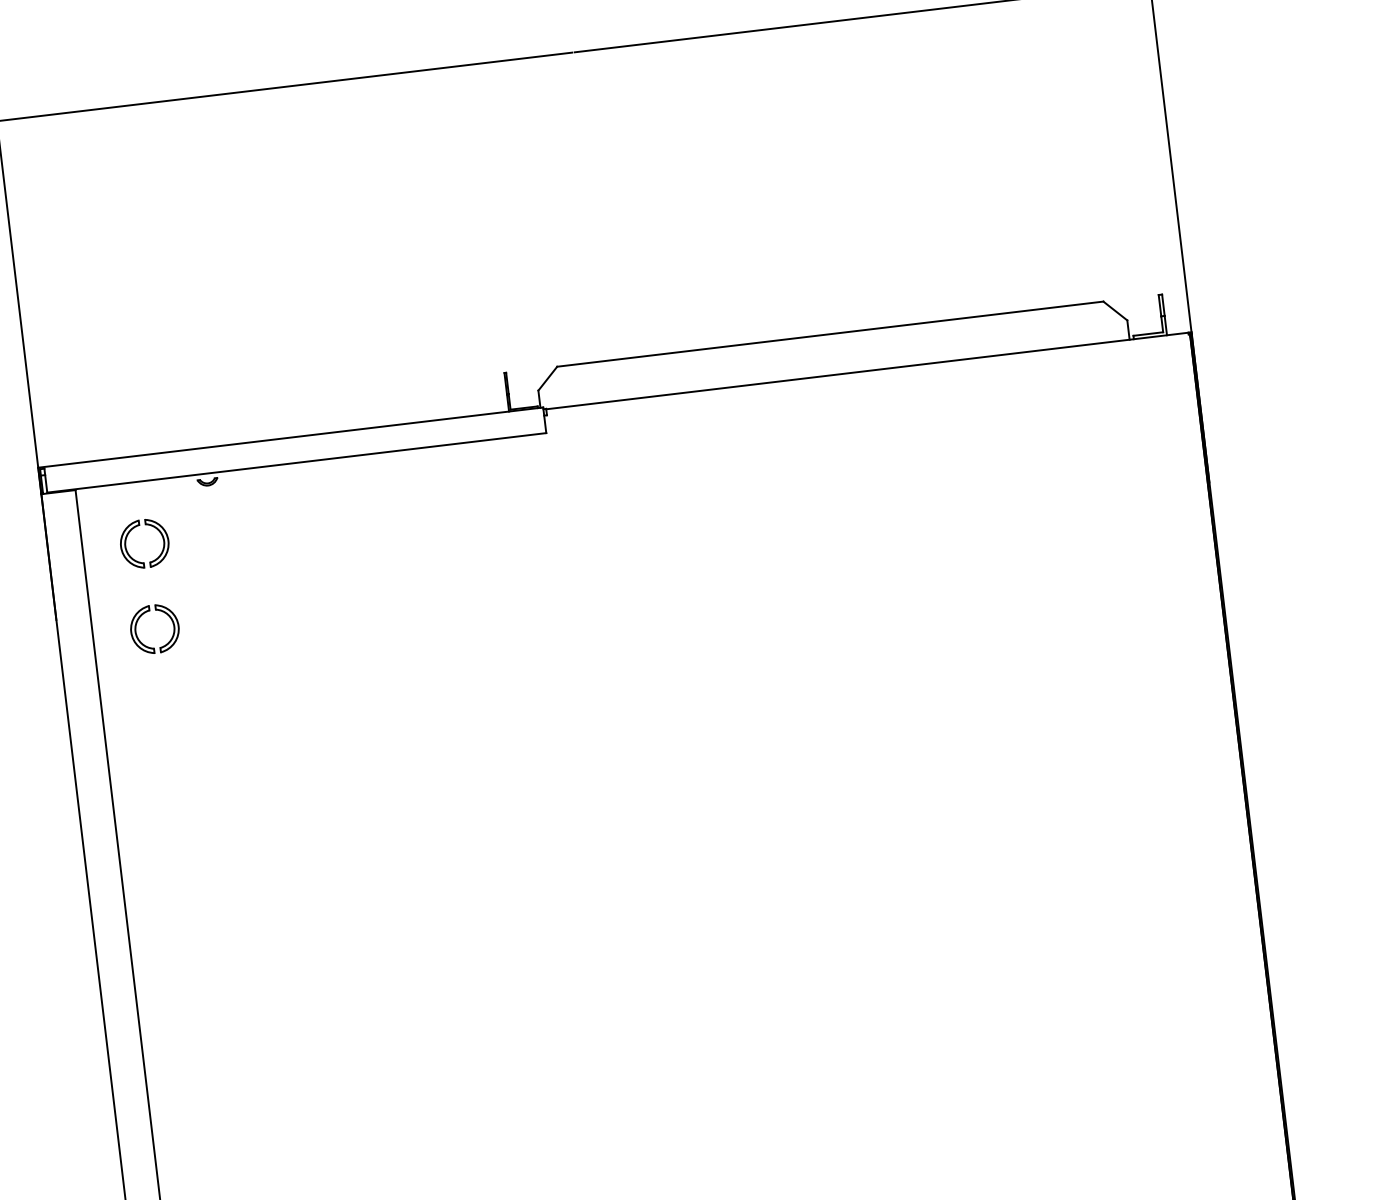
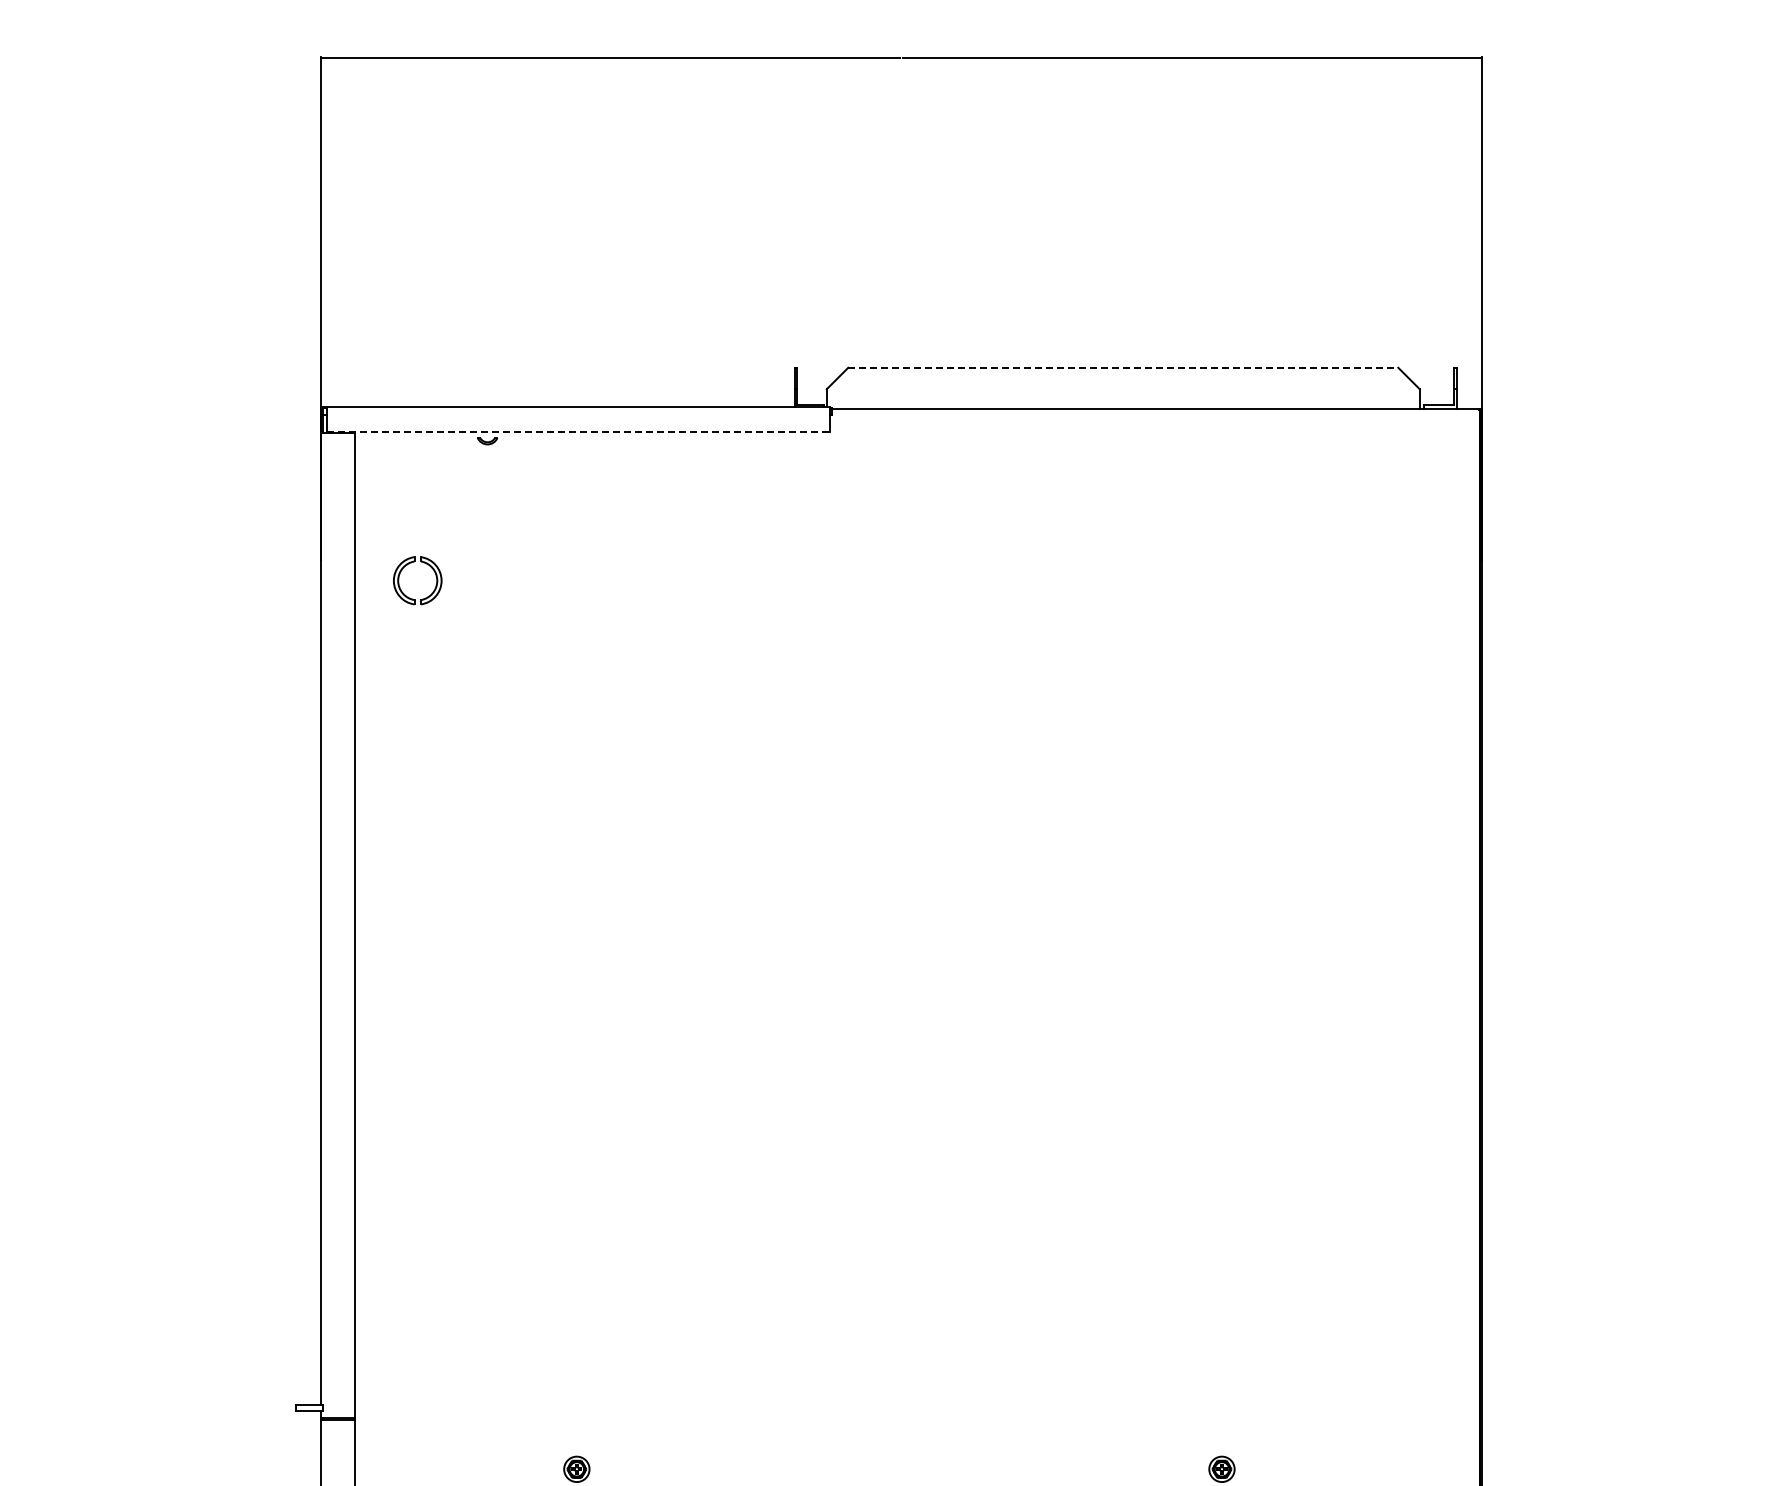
line: (830, 333) -> (1123, 367), solid -> dashed
line: (297, 462) -> (578, 432), solid -> dashed
part: (134, 528) -> (409, 478), removed

